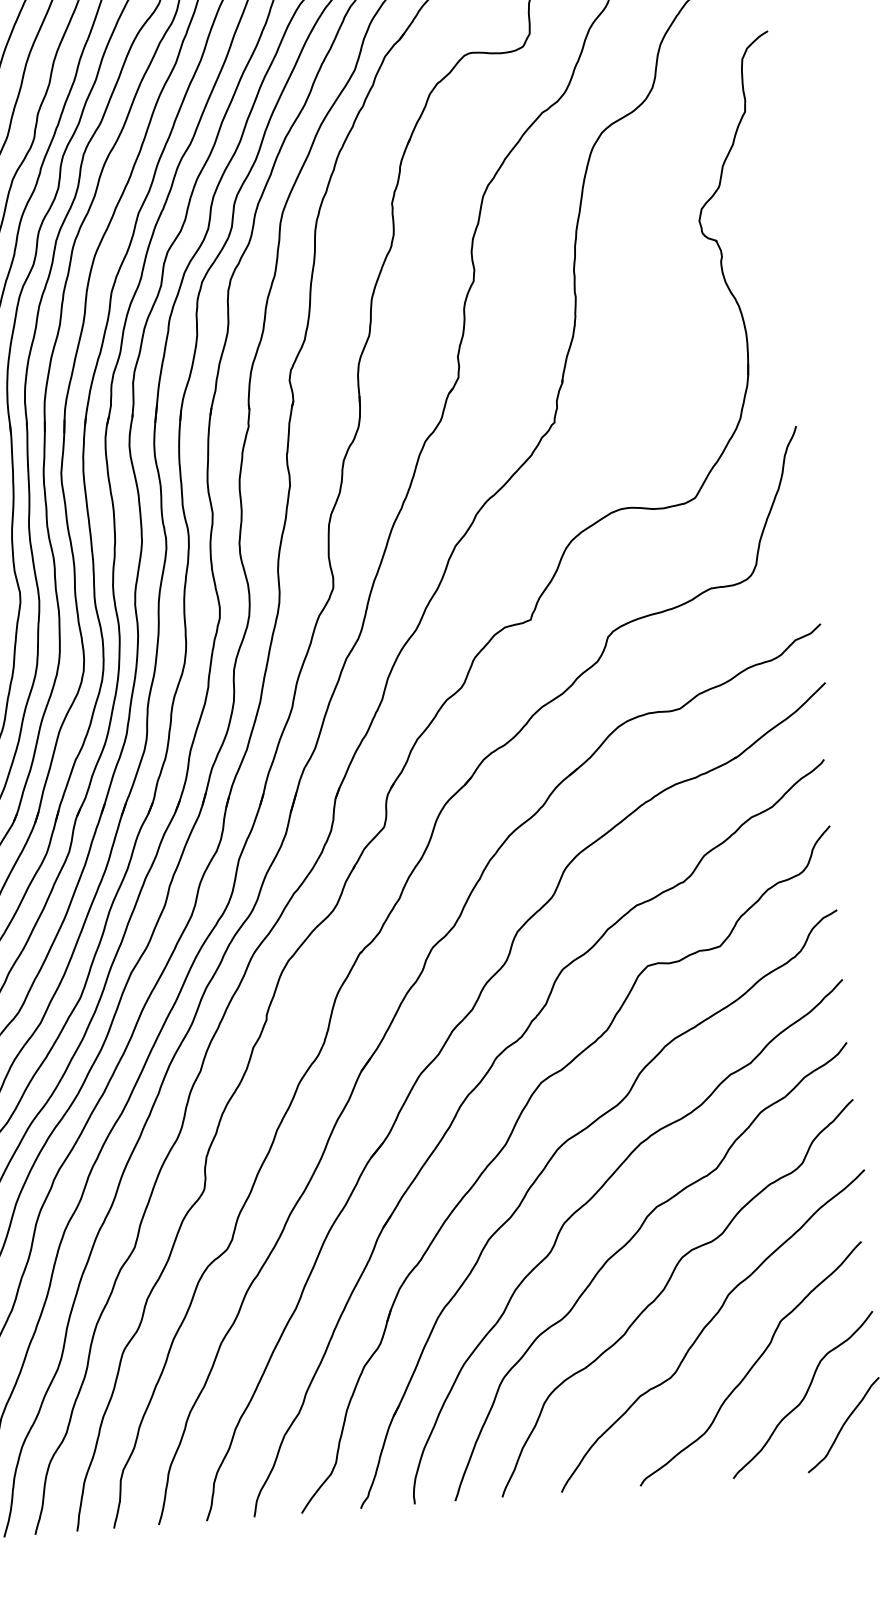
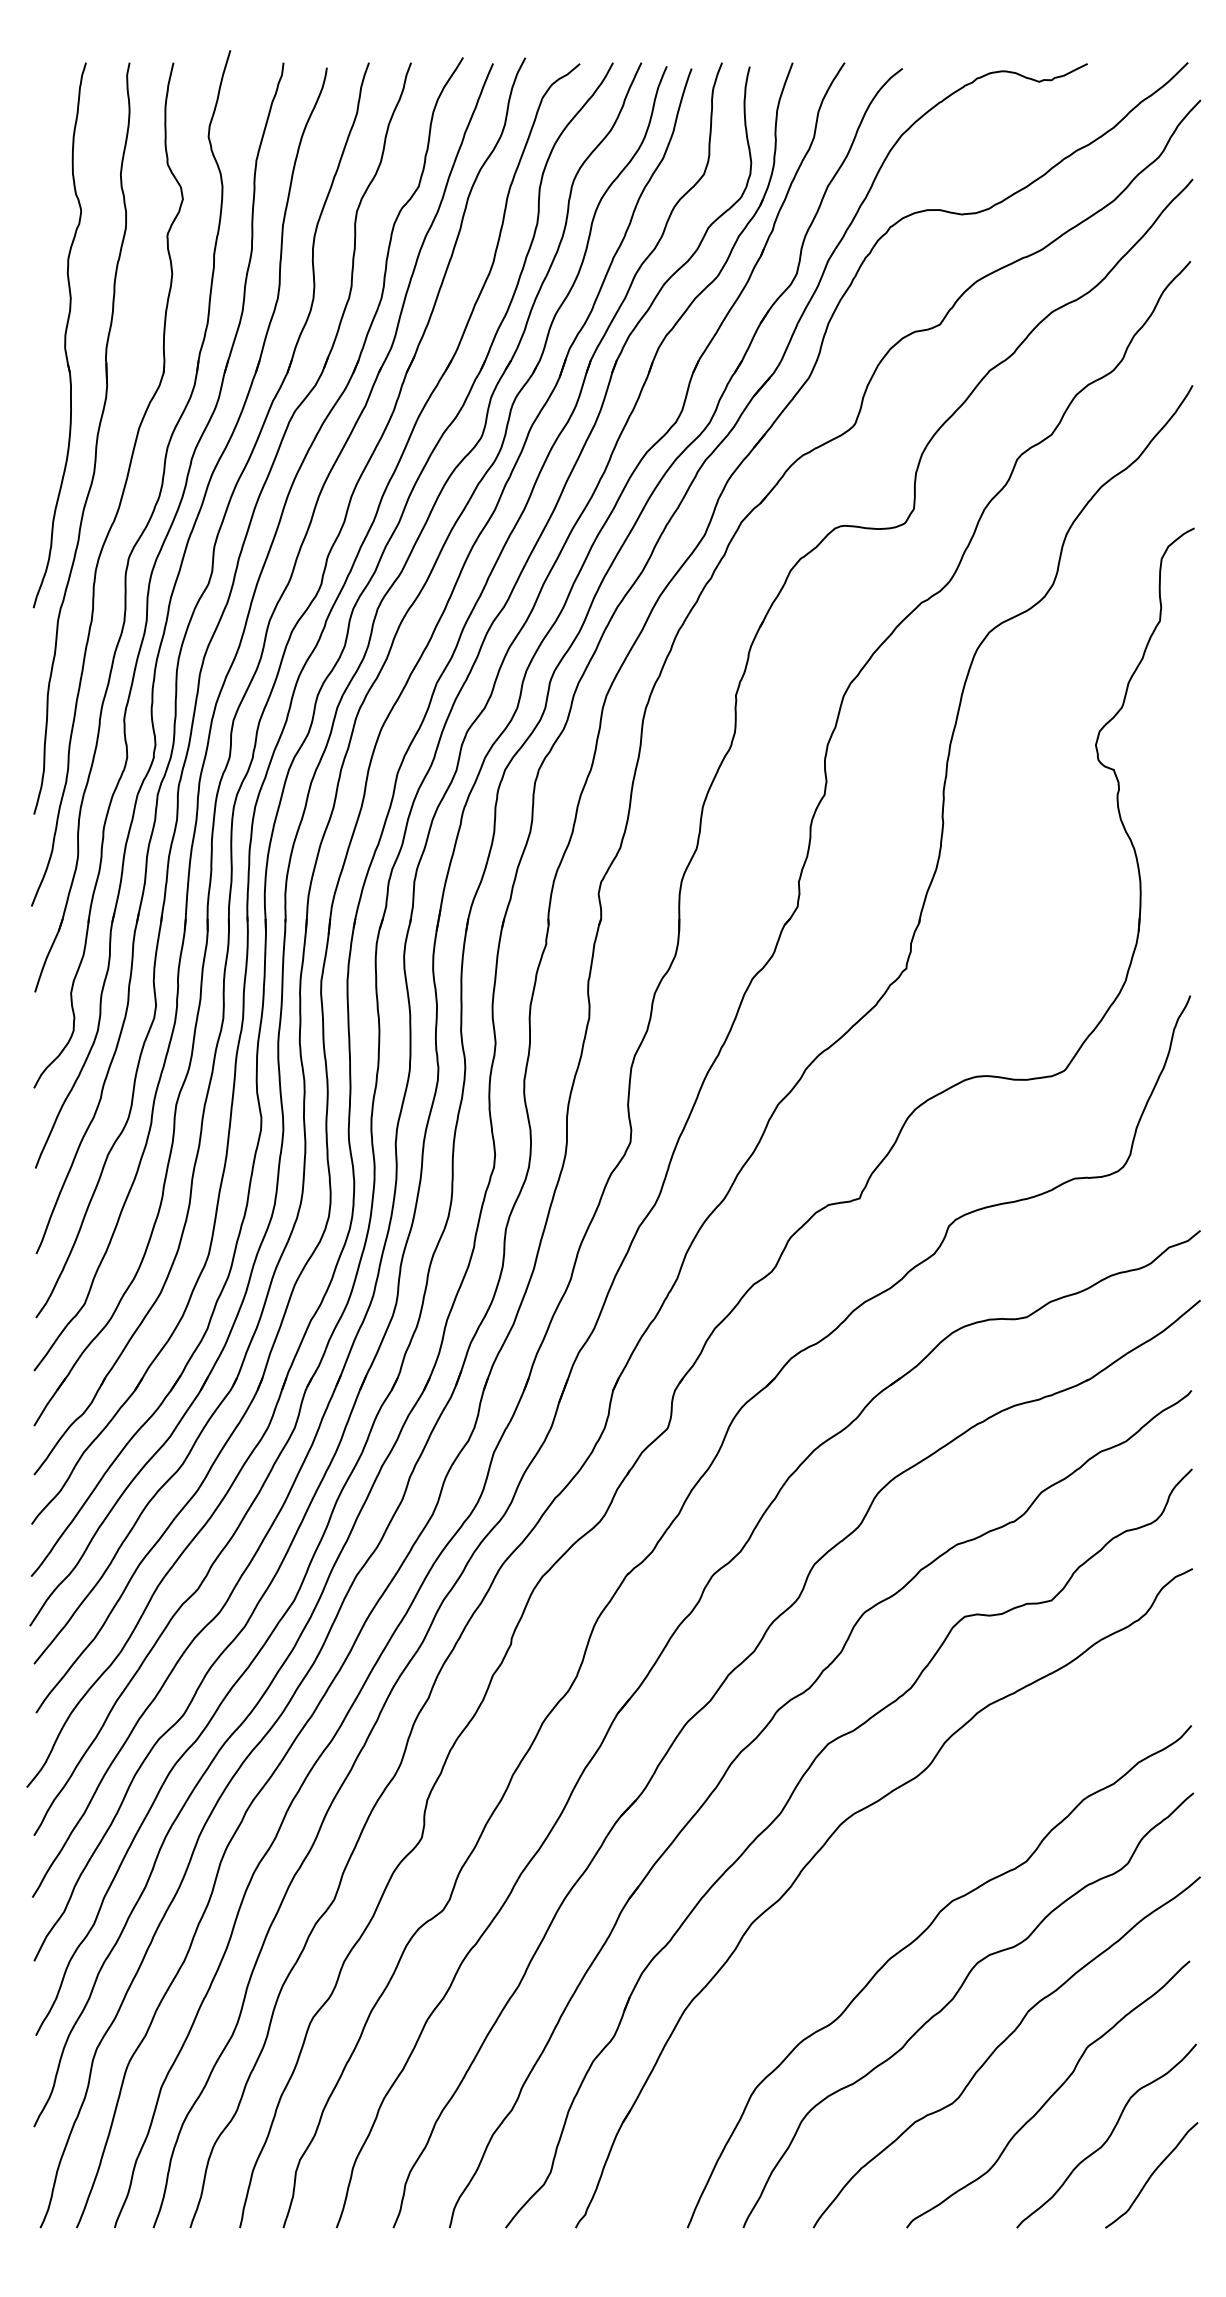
curve: (588, 1202) -> (872, 1889), removed

